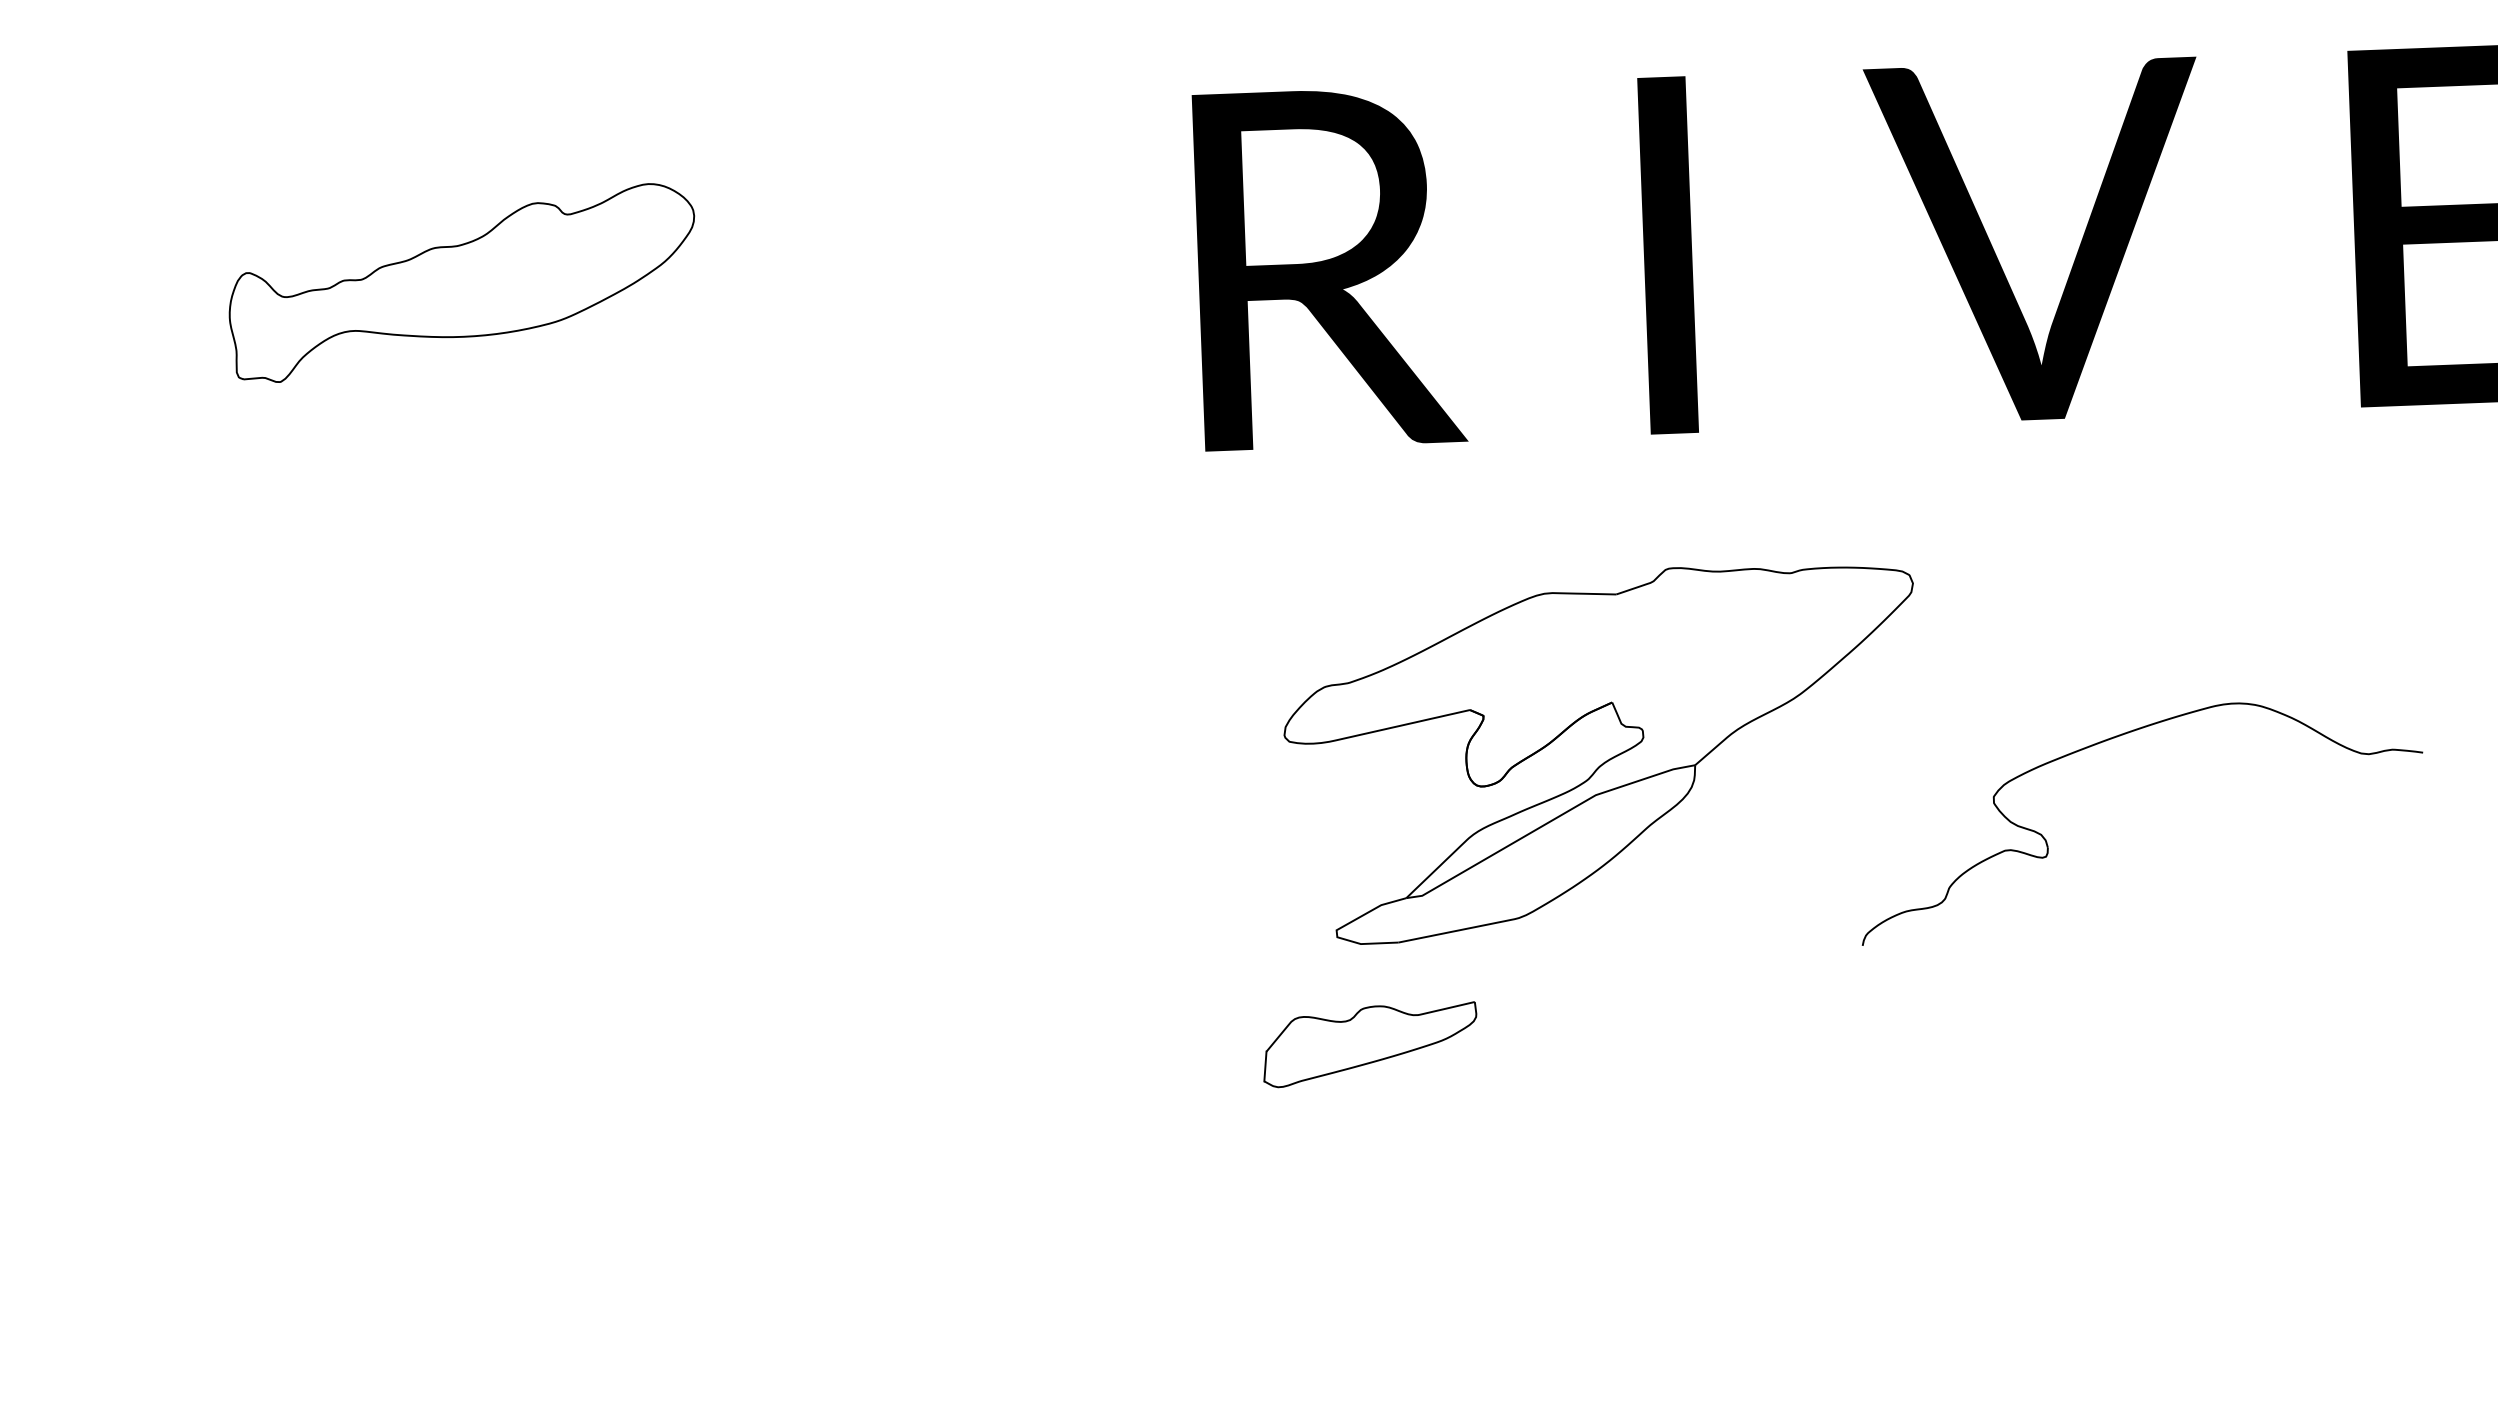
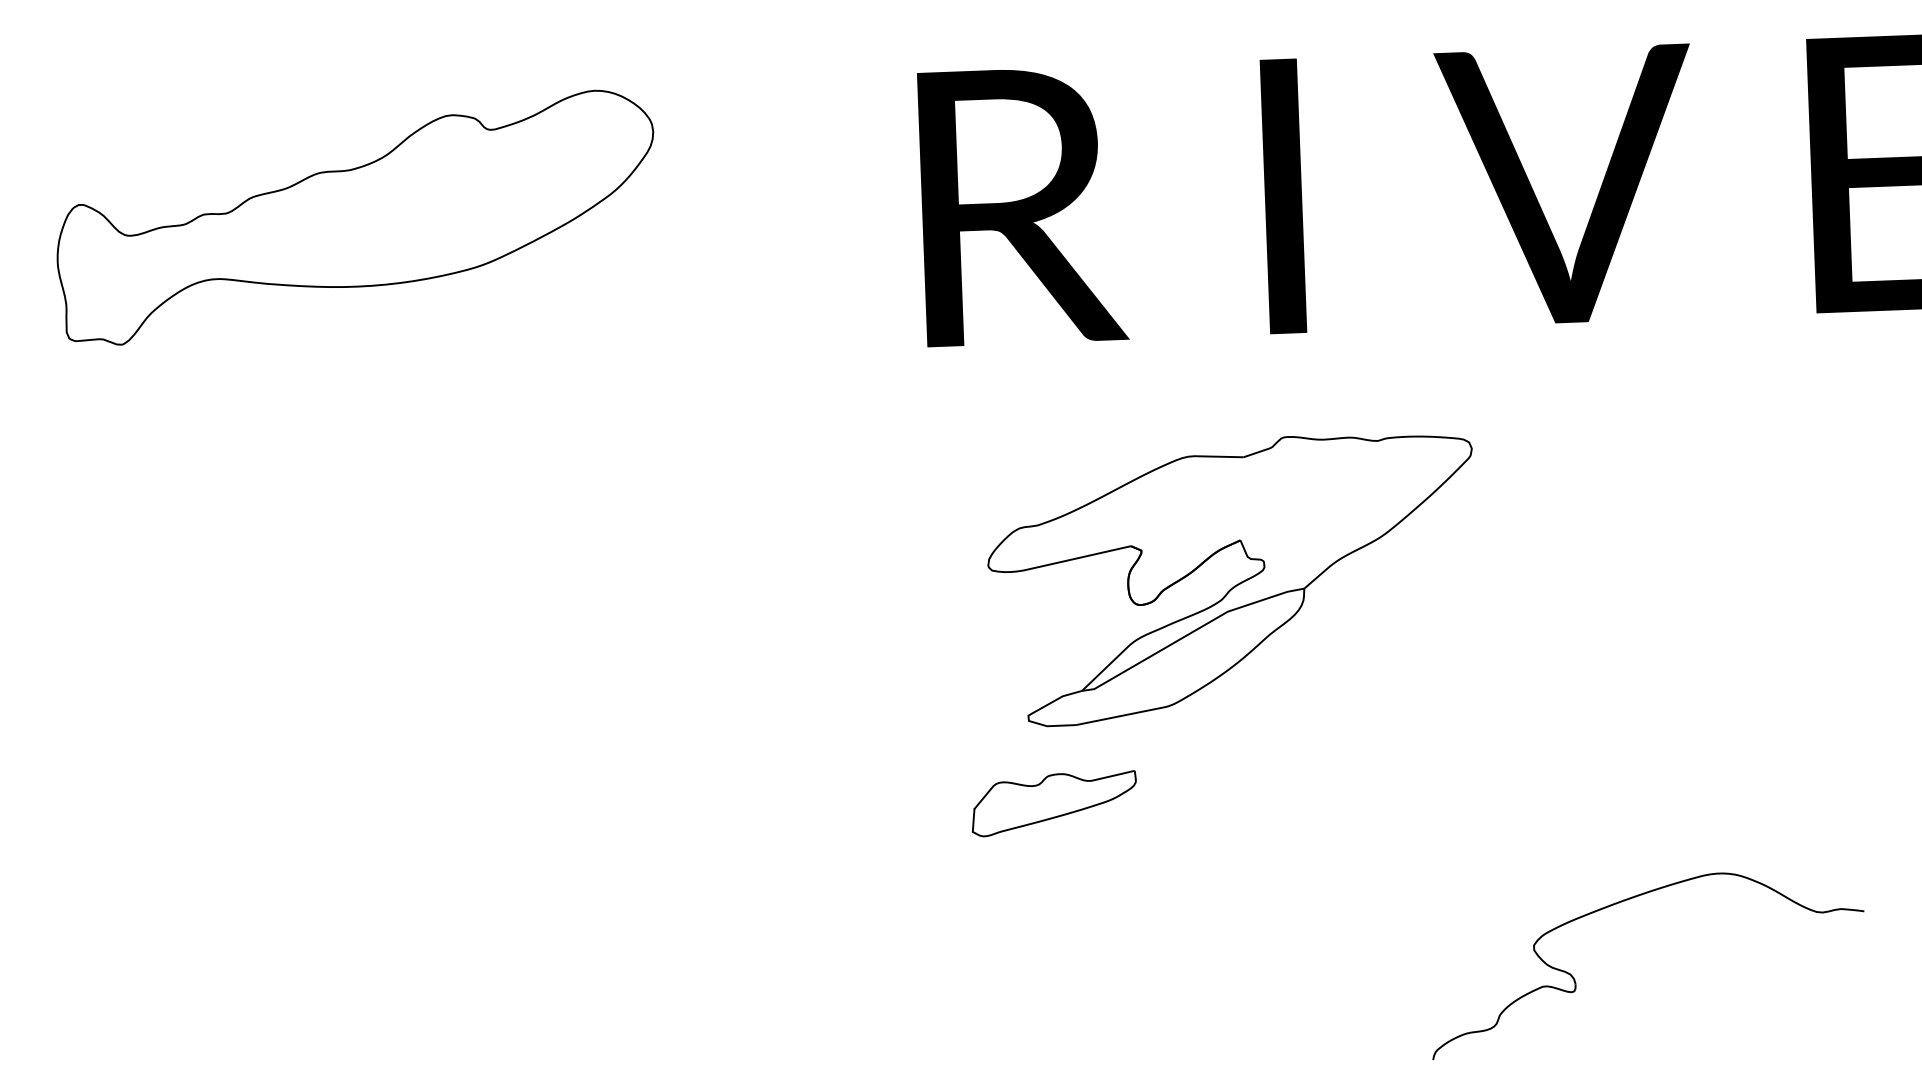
part: (461, 282) -> (355, 217), size x1.67
part: (2109, 740) -> (1623, 902), moved

